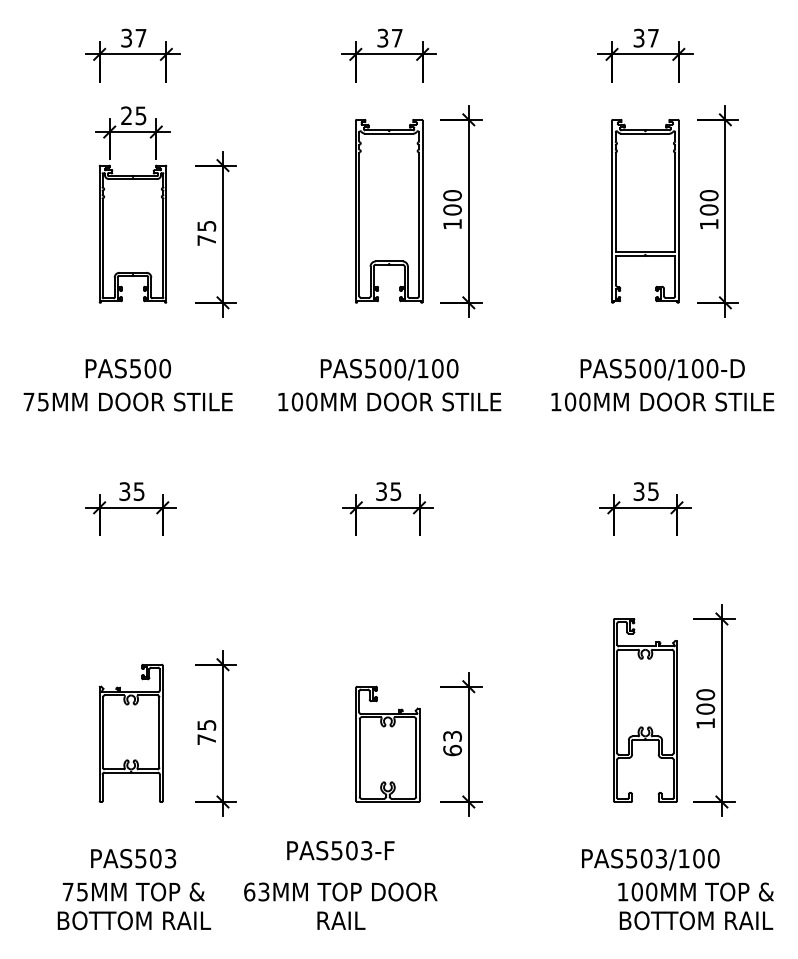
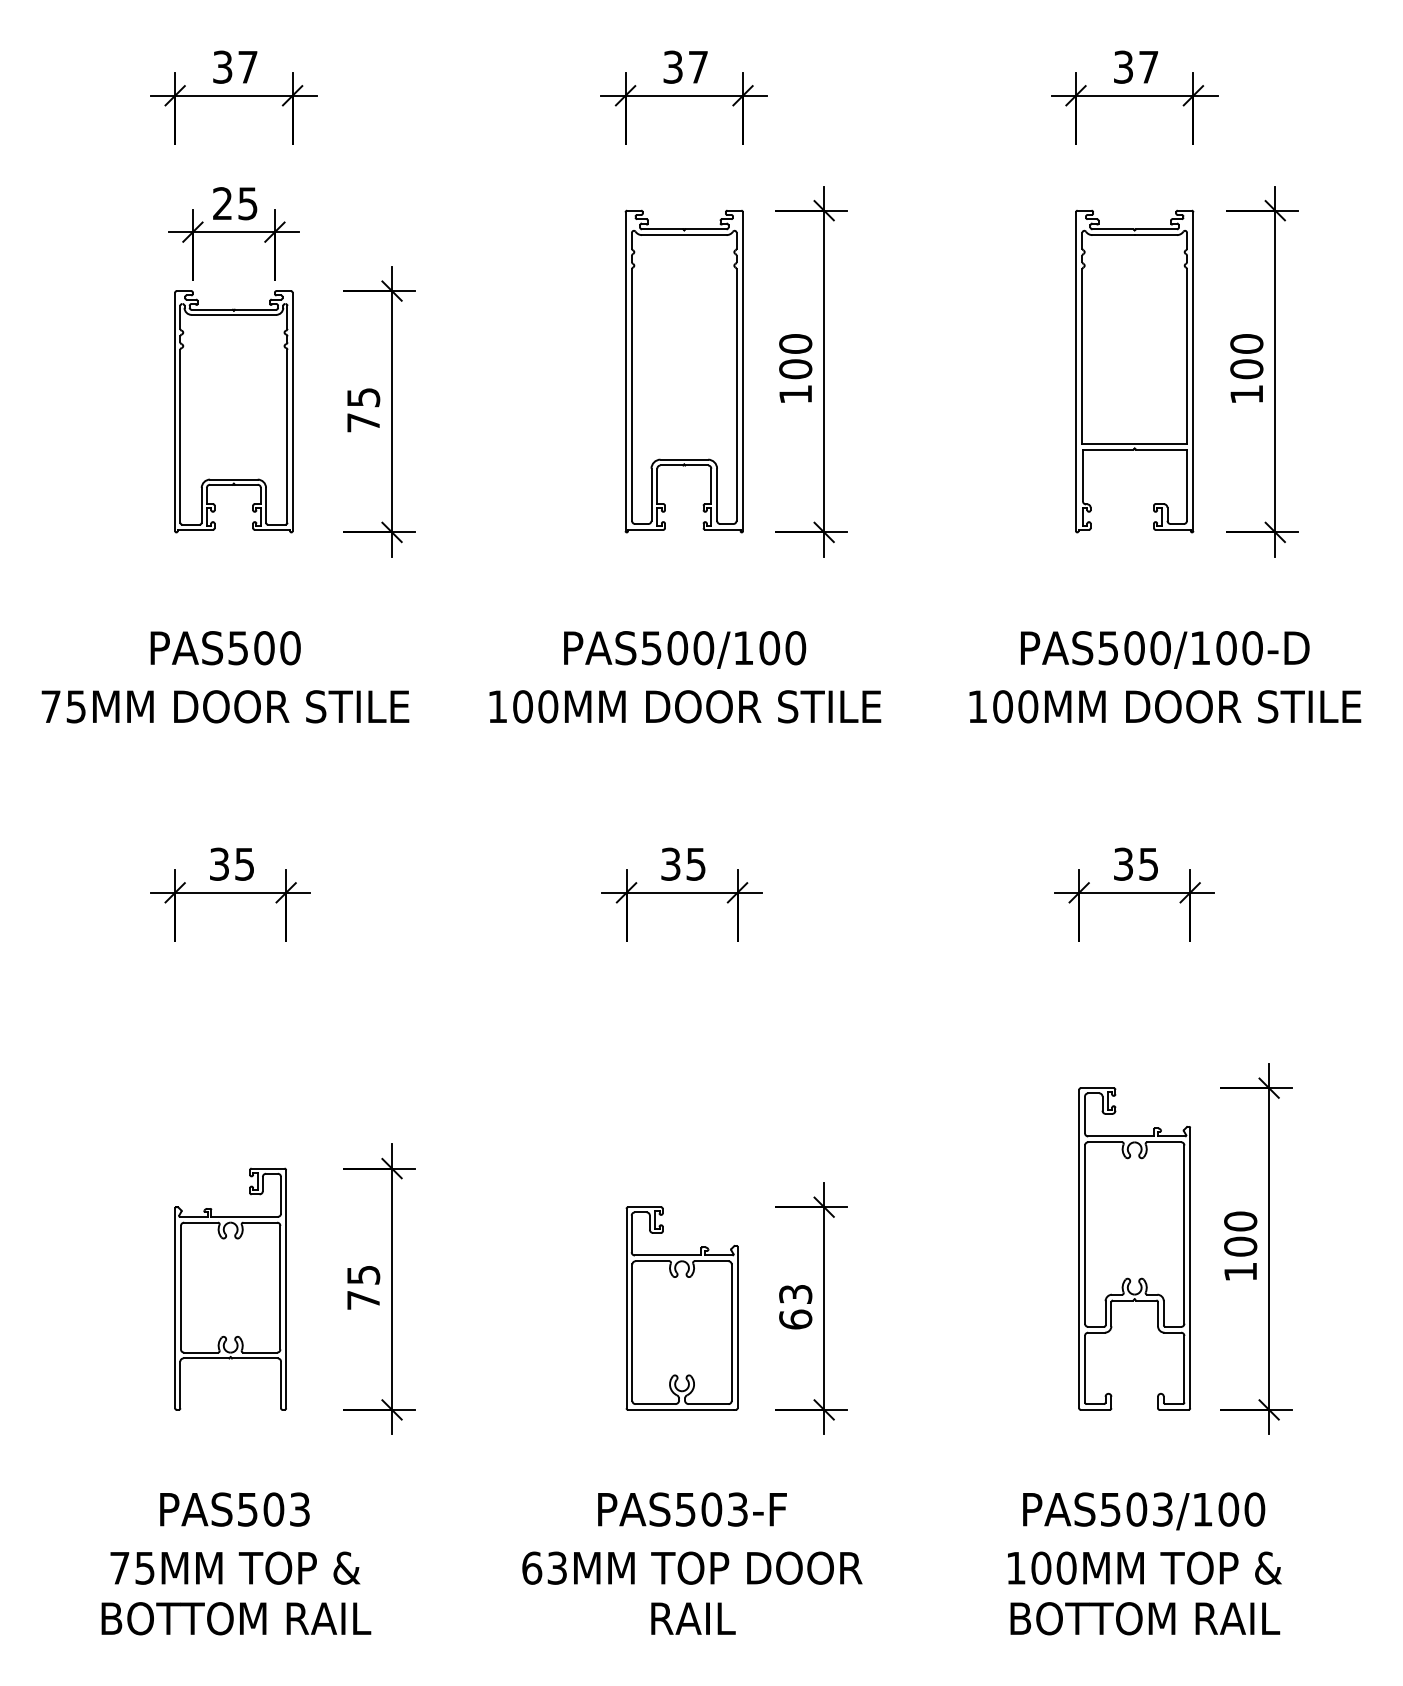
text: (340, 850) -> (691, 1509), moved
text: (340, 905) -> (691, 1591), moved
text: (695, 906) -> (1143, 1593), moved

